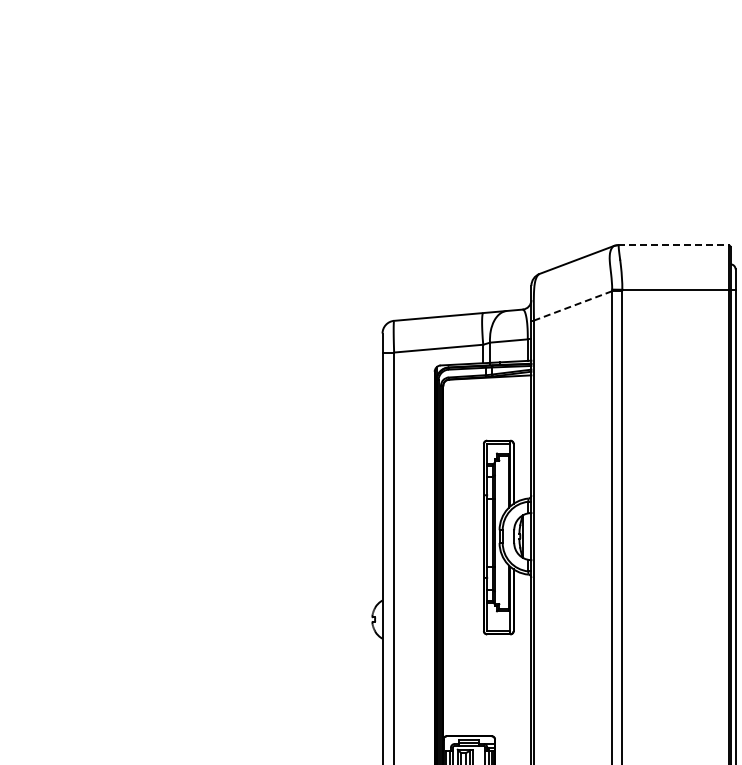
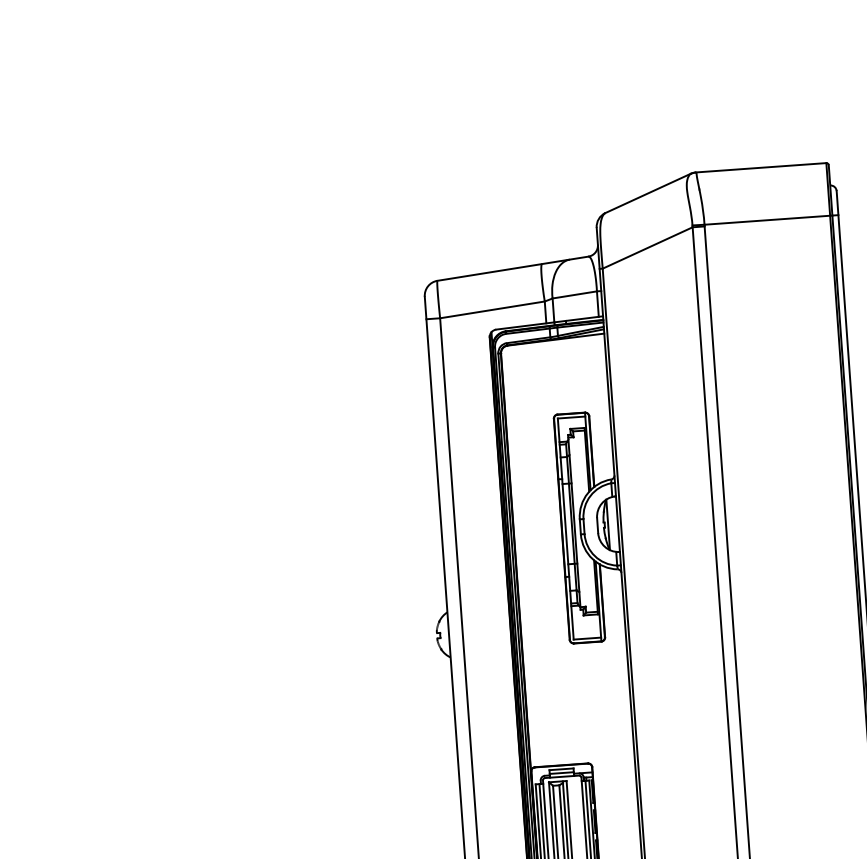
line: (673, 245) -> (761, 168), dashed -> solid
line: (573, 305) -> (648, 247), dashed -> solid

